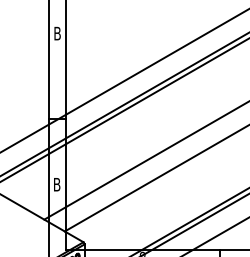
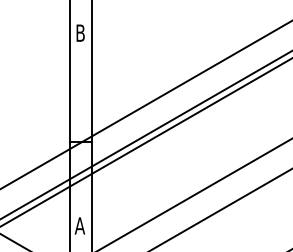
text: (56, 184) -> (79, 225), B -> A

